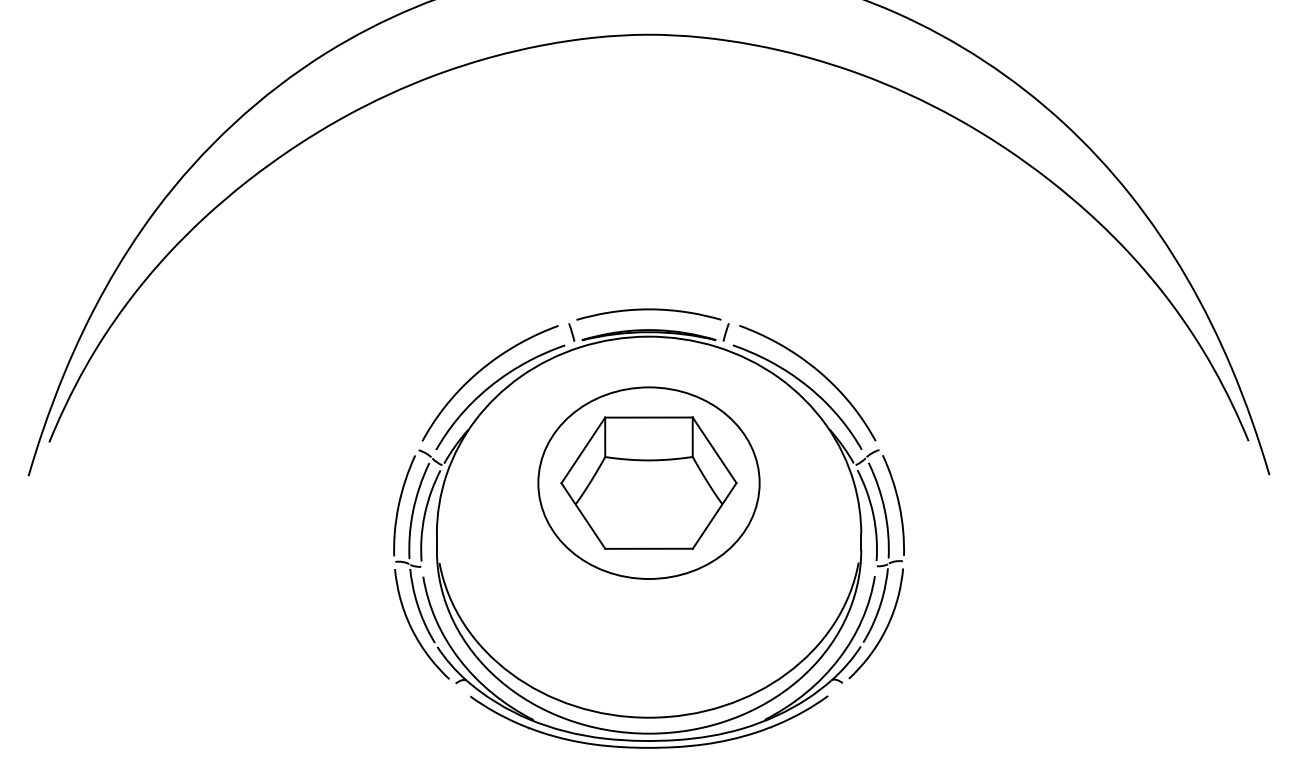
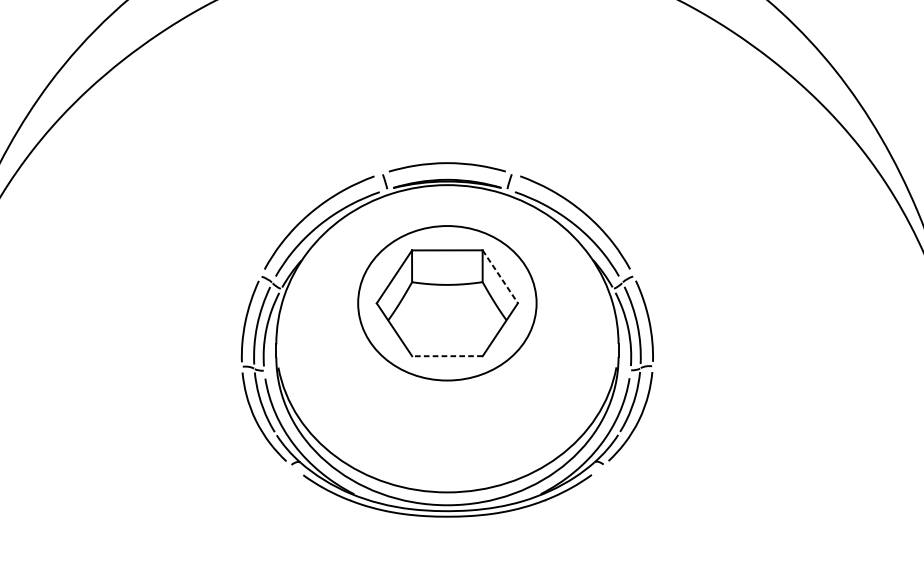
line: (714, 450) -> (500, 276), solid -> dashed
line: (649, 548) -> (447, 355), solid -> dashed

